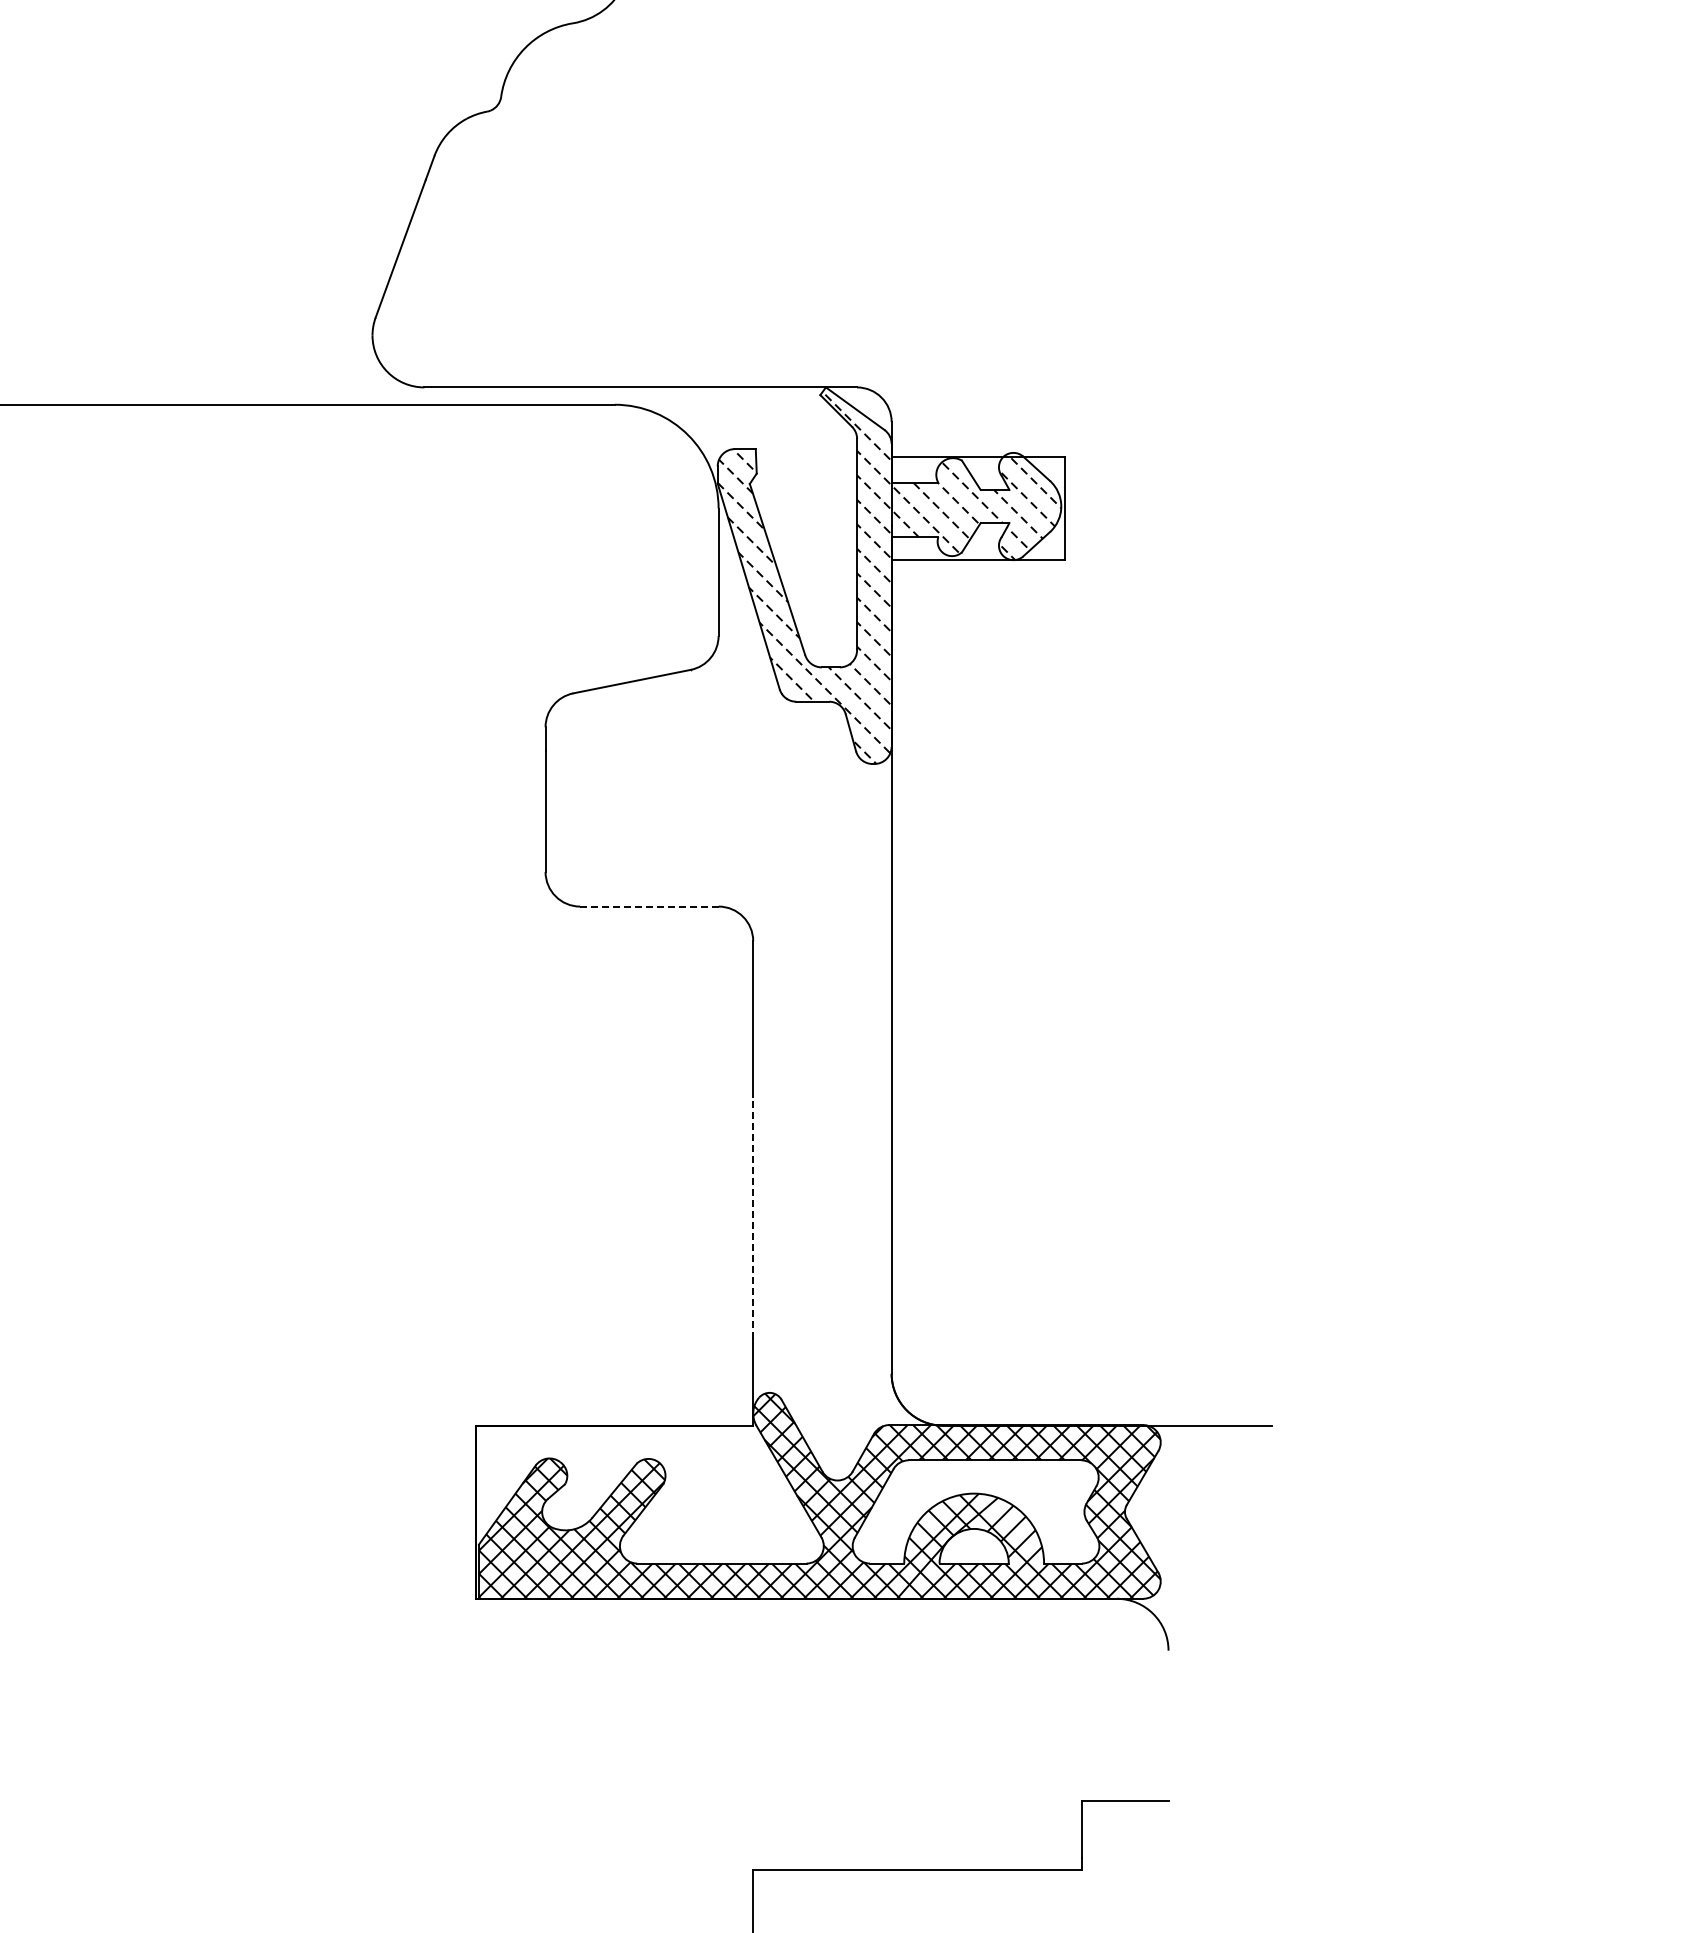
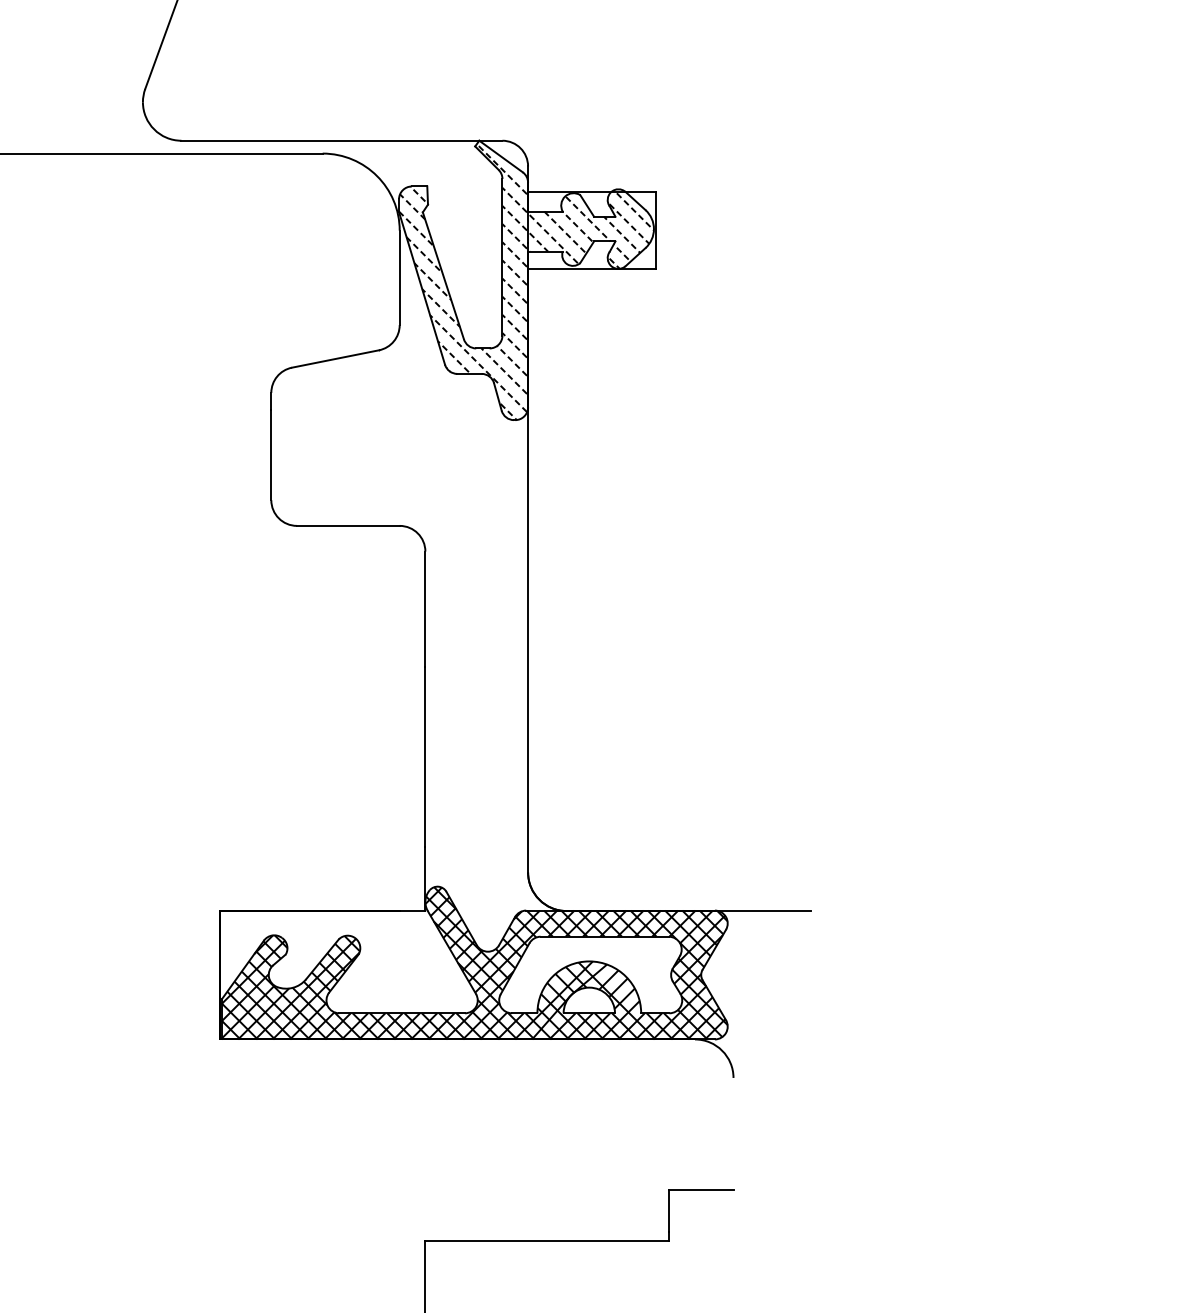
line: (649, 906) -> (348, 525), dashed -> solid
line: (753, 1217) -> (425, 756), dashed -> solid

